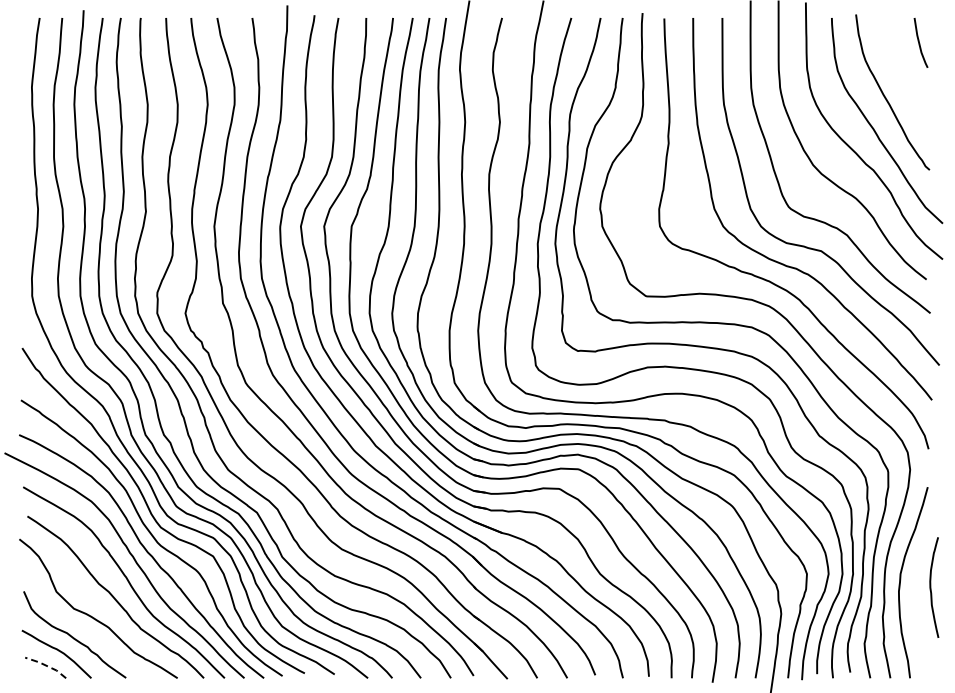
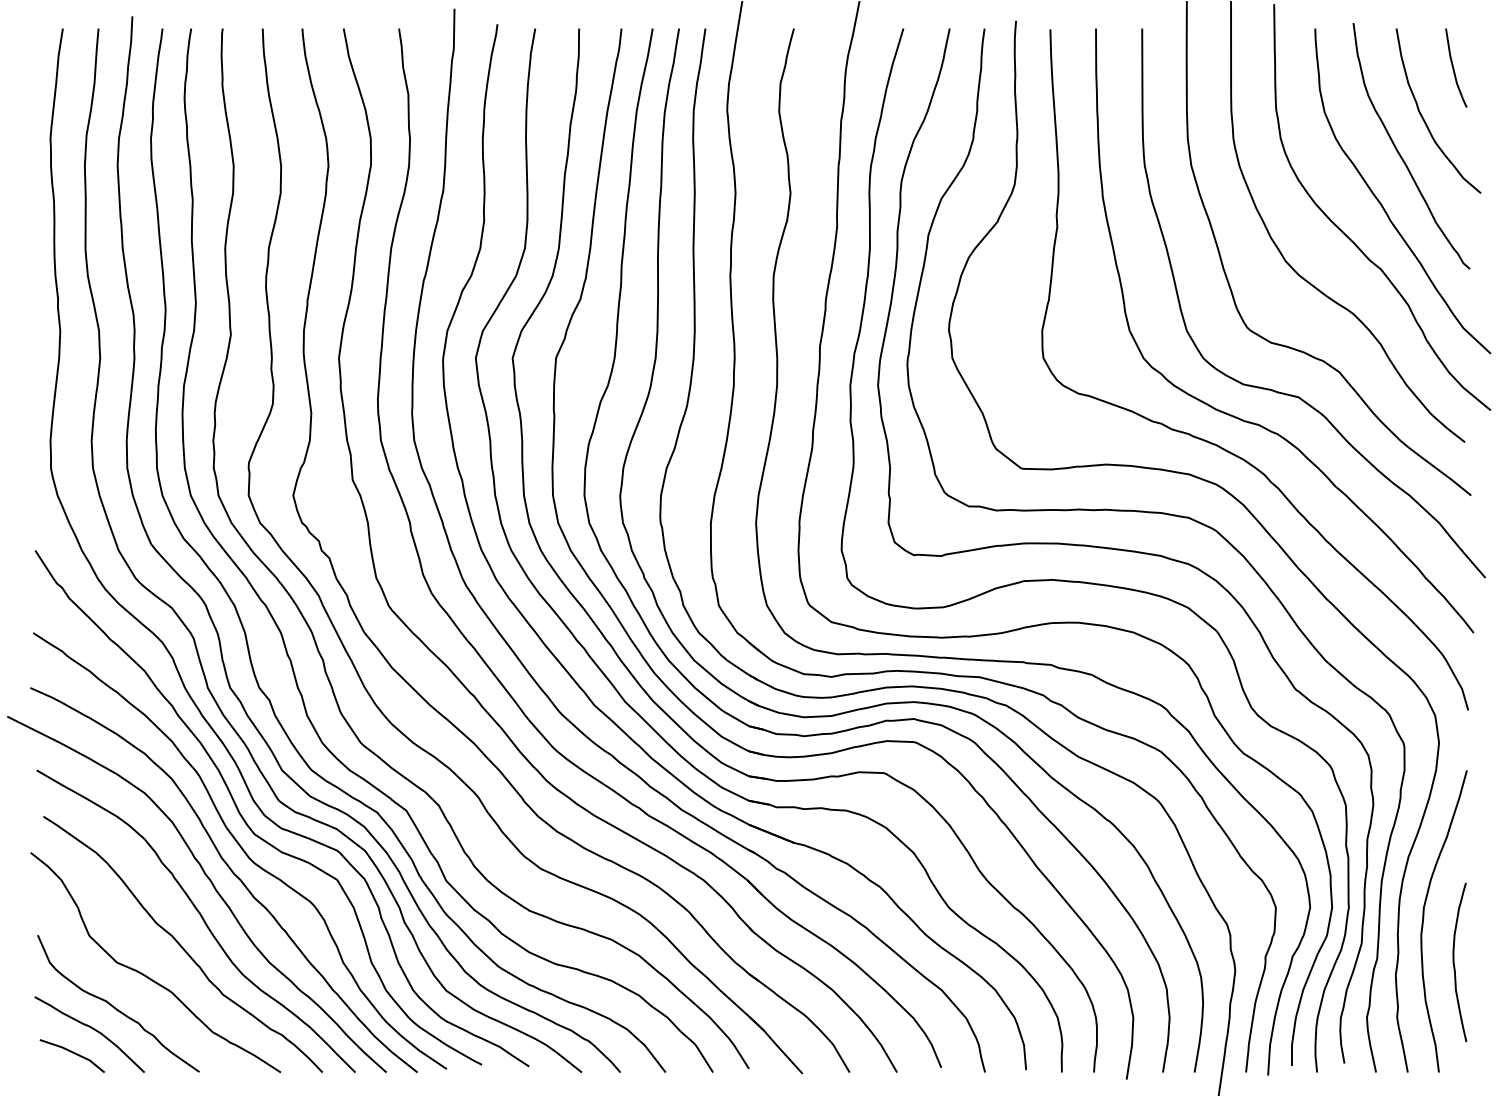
curve: (901, 75) -> (1425, 119), added
curve: (931, 587) -> (1455, 962), moved
line: (47, 666) -> (75, 1053), dashed -> solid

